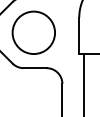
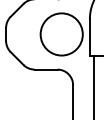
circle: (33, 32) -> (61, 34), moved

